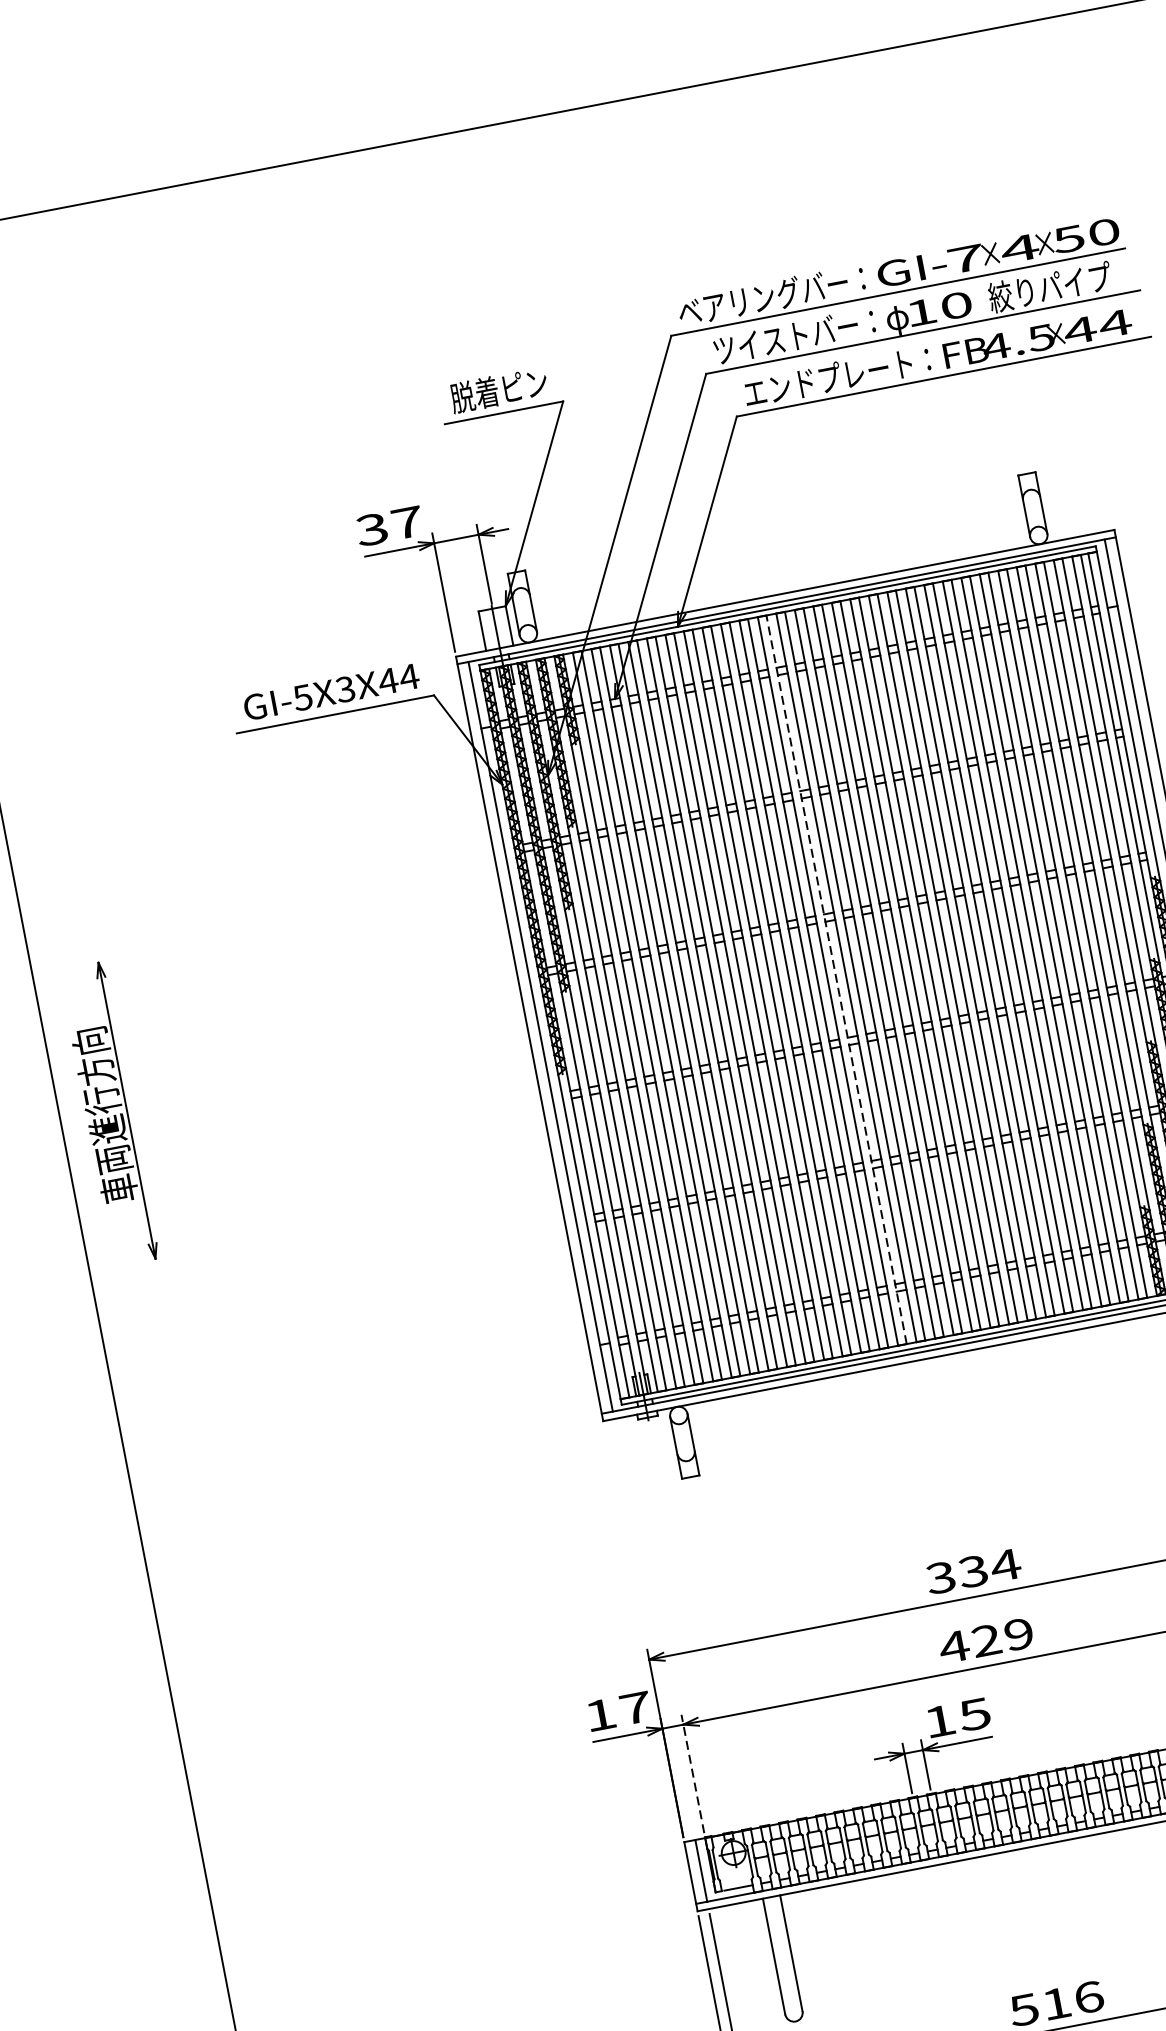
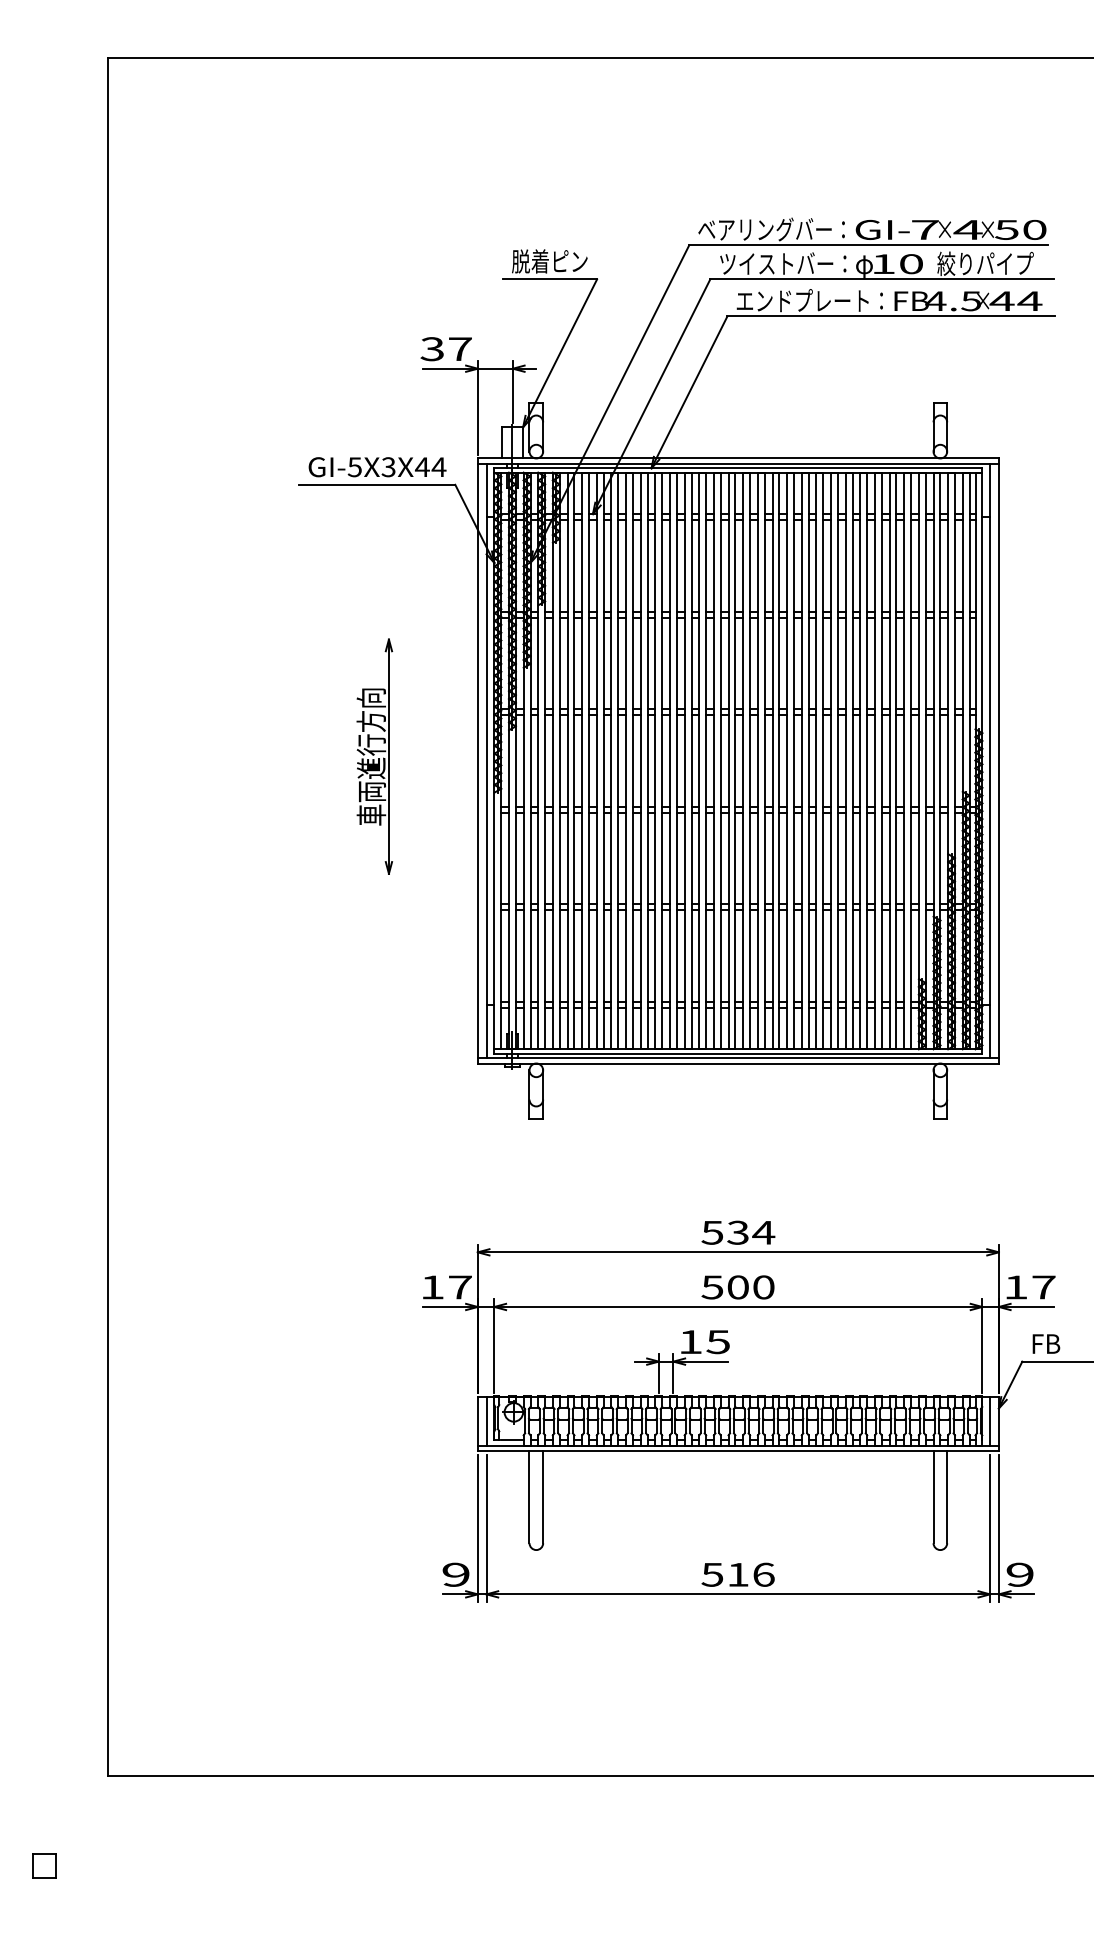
line: (836, 979) -> (720, 760), dashed -> solid
part: (108, 1114) -> (374, 756), moved
text: (940, 1577) -> (712, 1232), 334 -> 534
text: (985, 1640) -> (737, 1287), 429 -> 500
line: (693, 1774) -> (494, 1346), dashed -> solid

